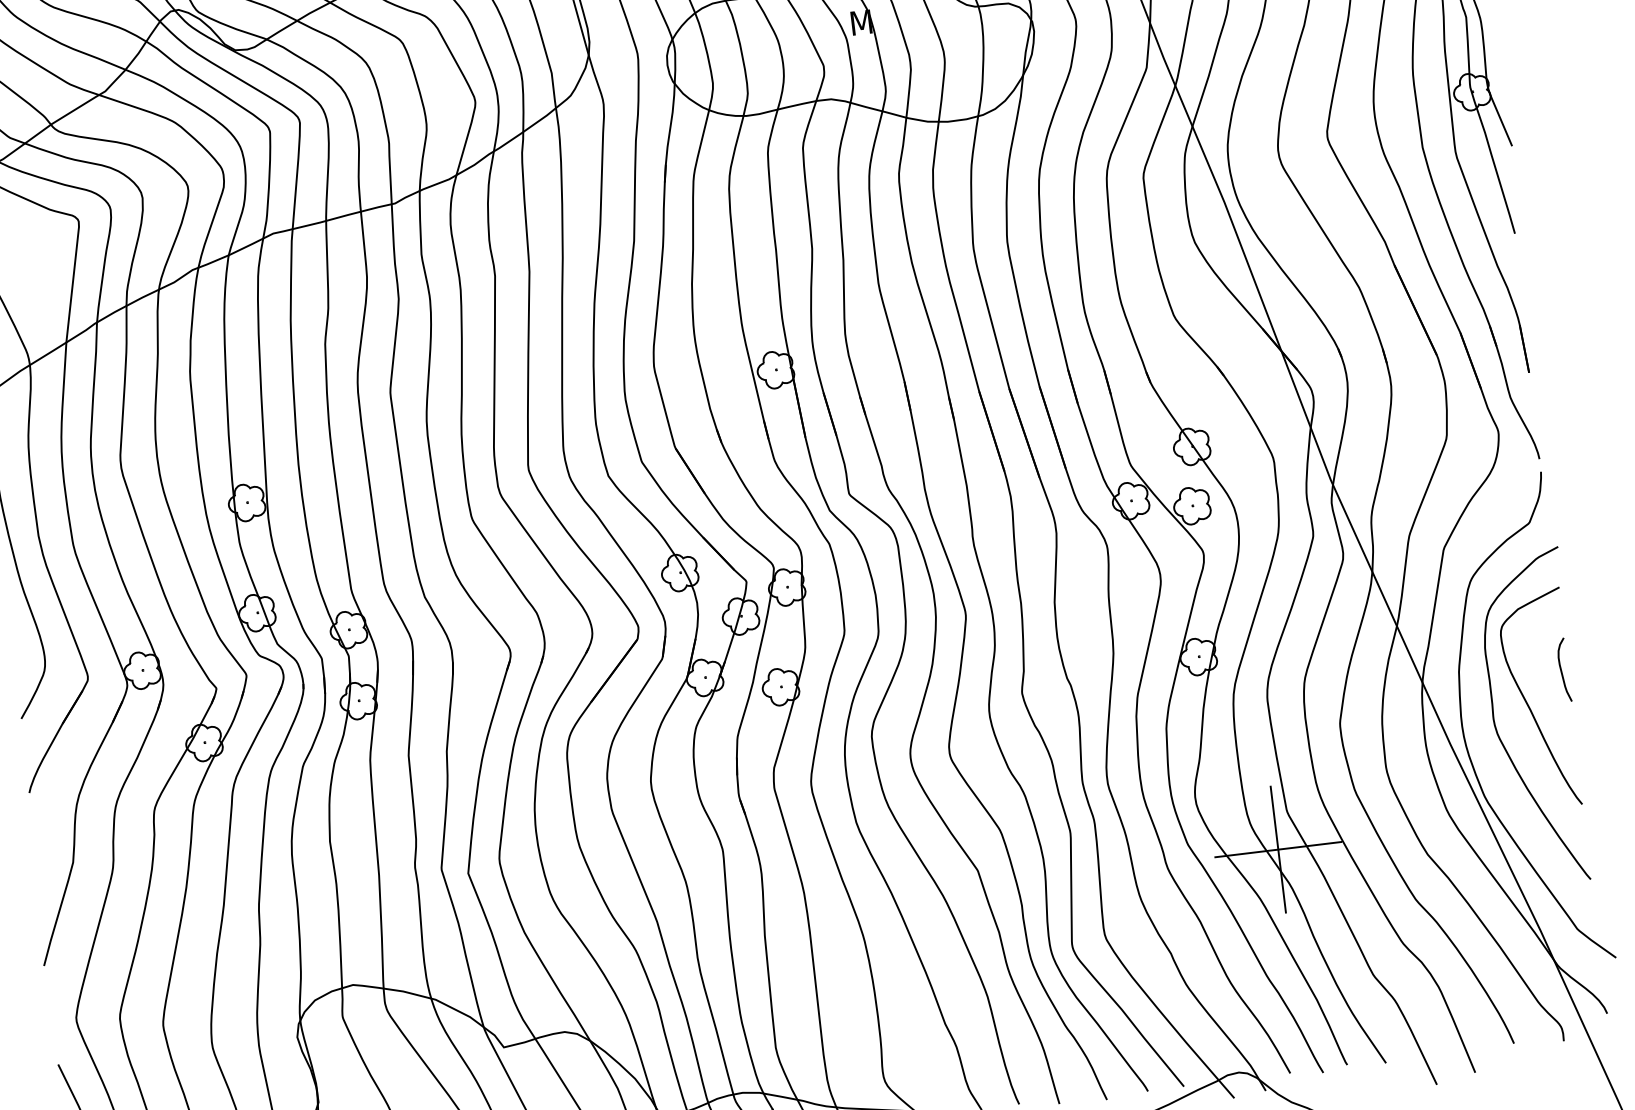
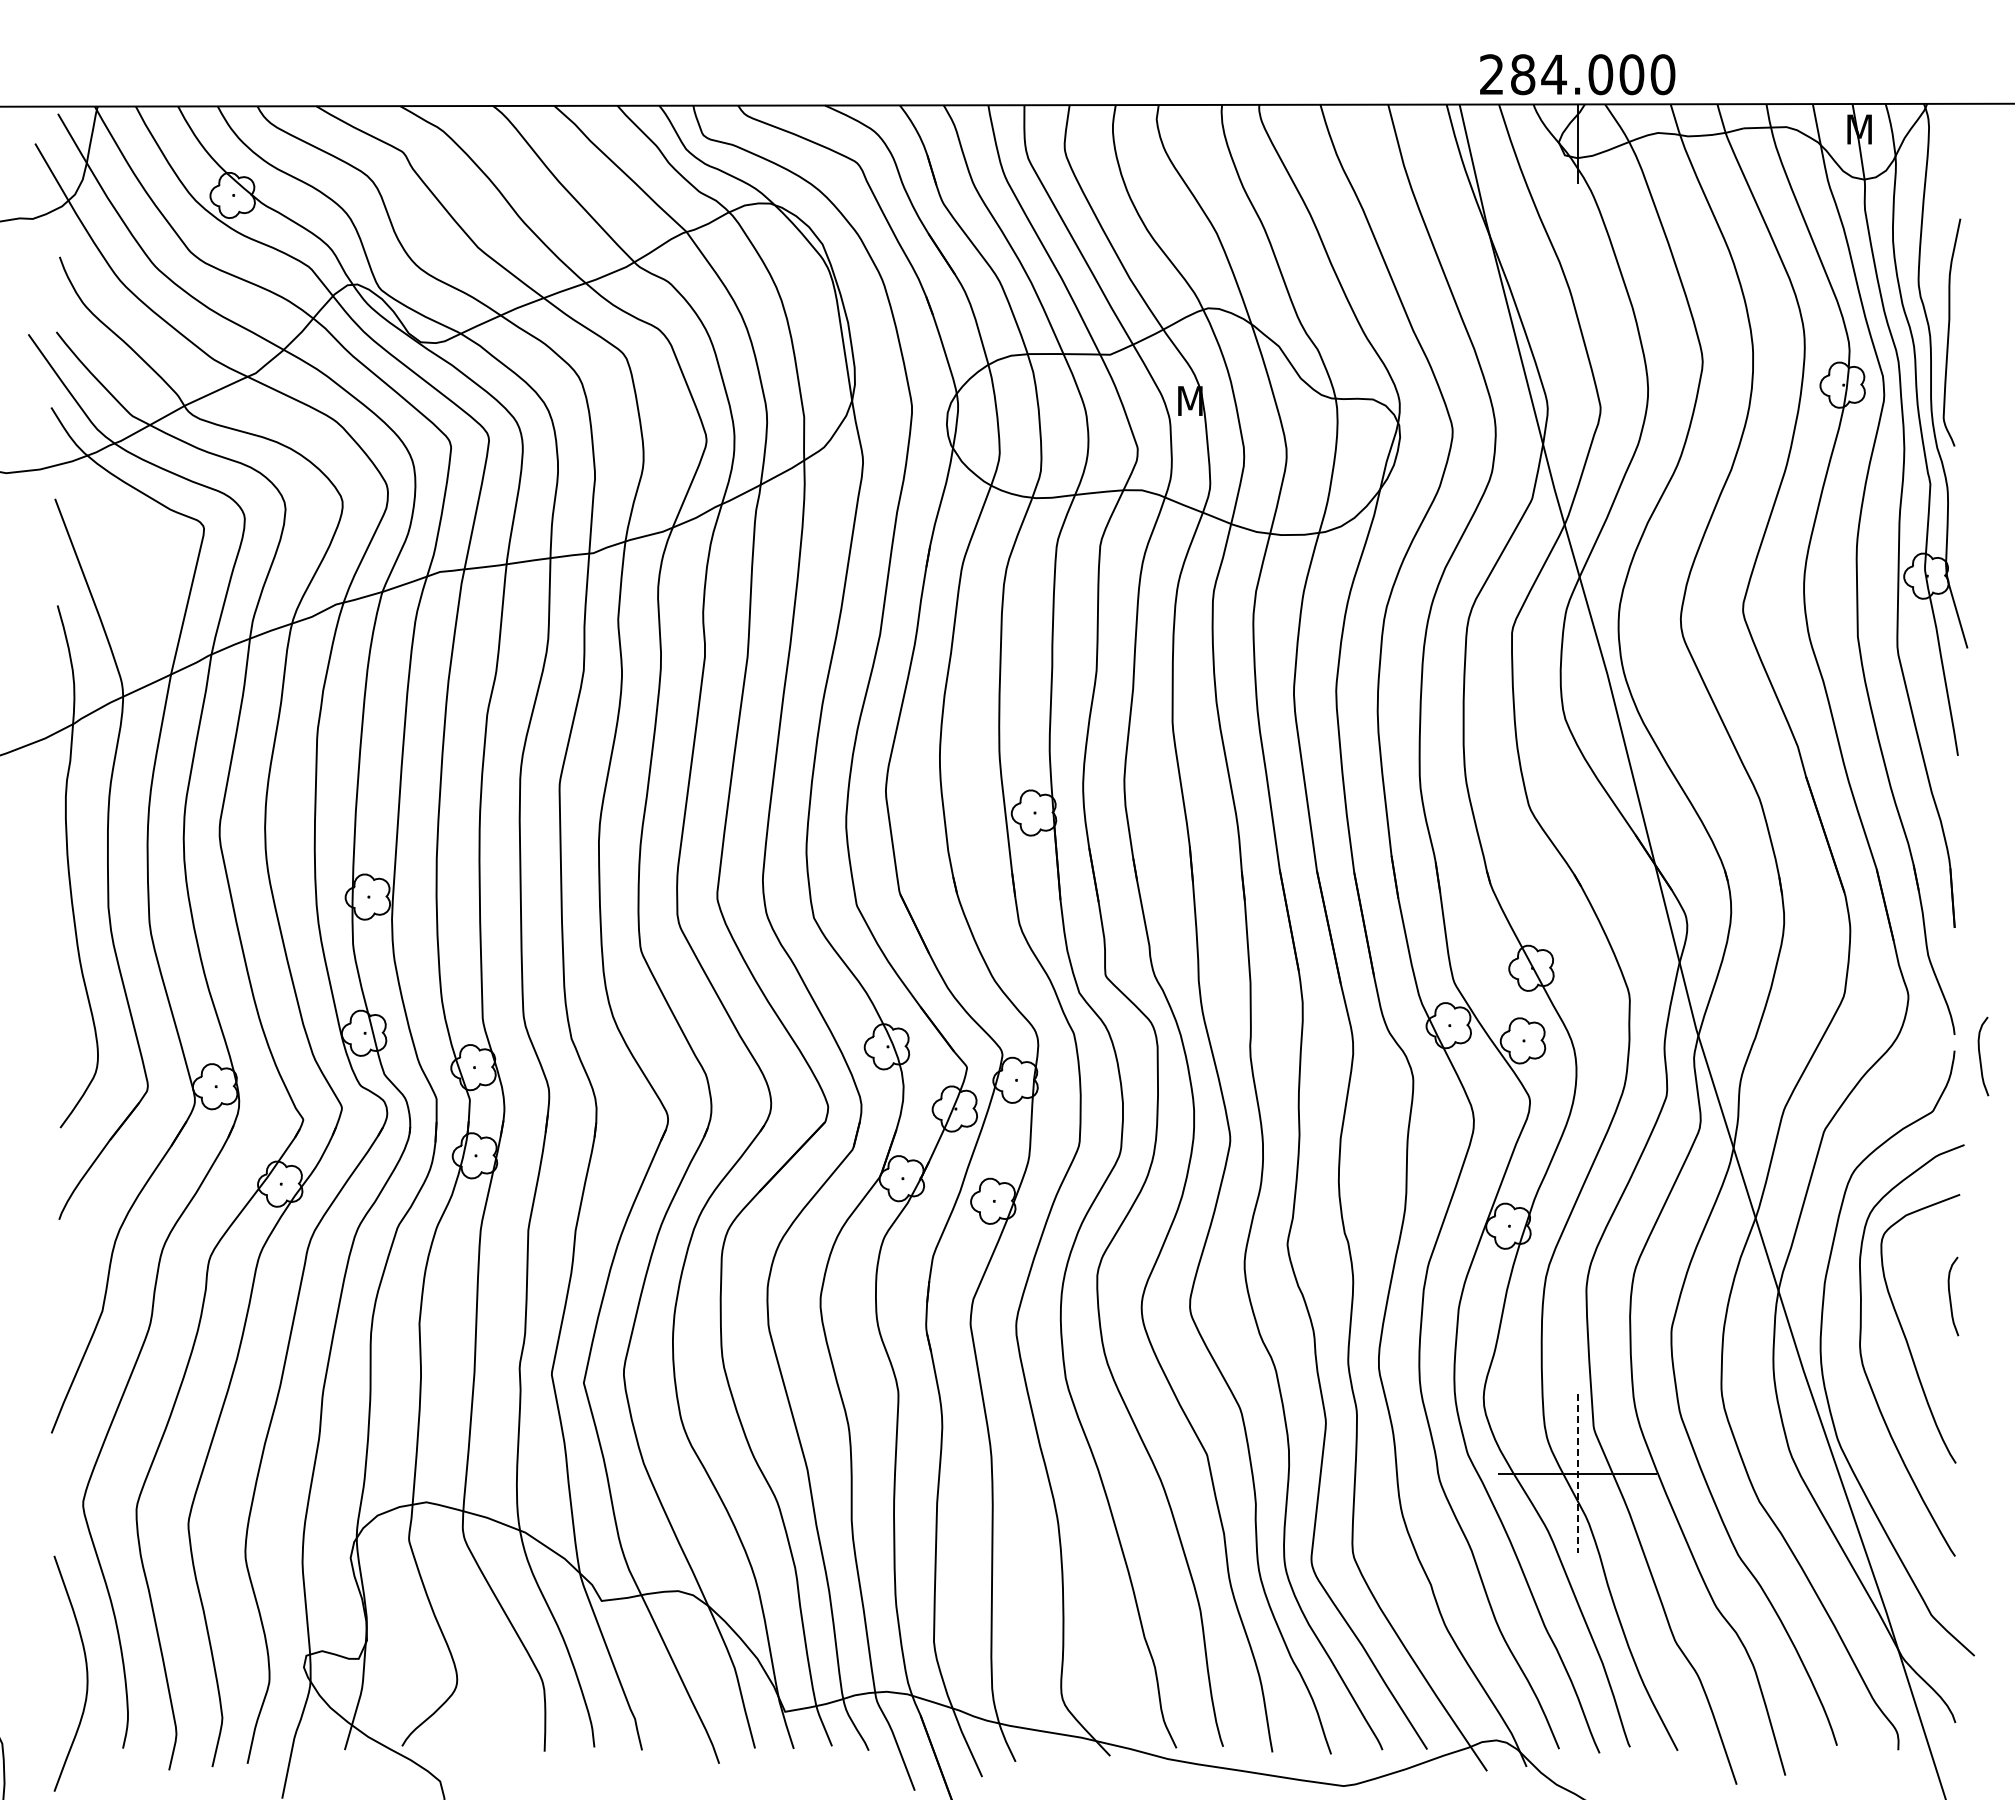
curve: (1562, 473) -> (1980, 1056), added
line: (1278, 850) -> (1577, 1474), solid -> dashed

